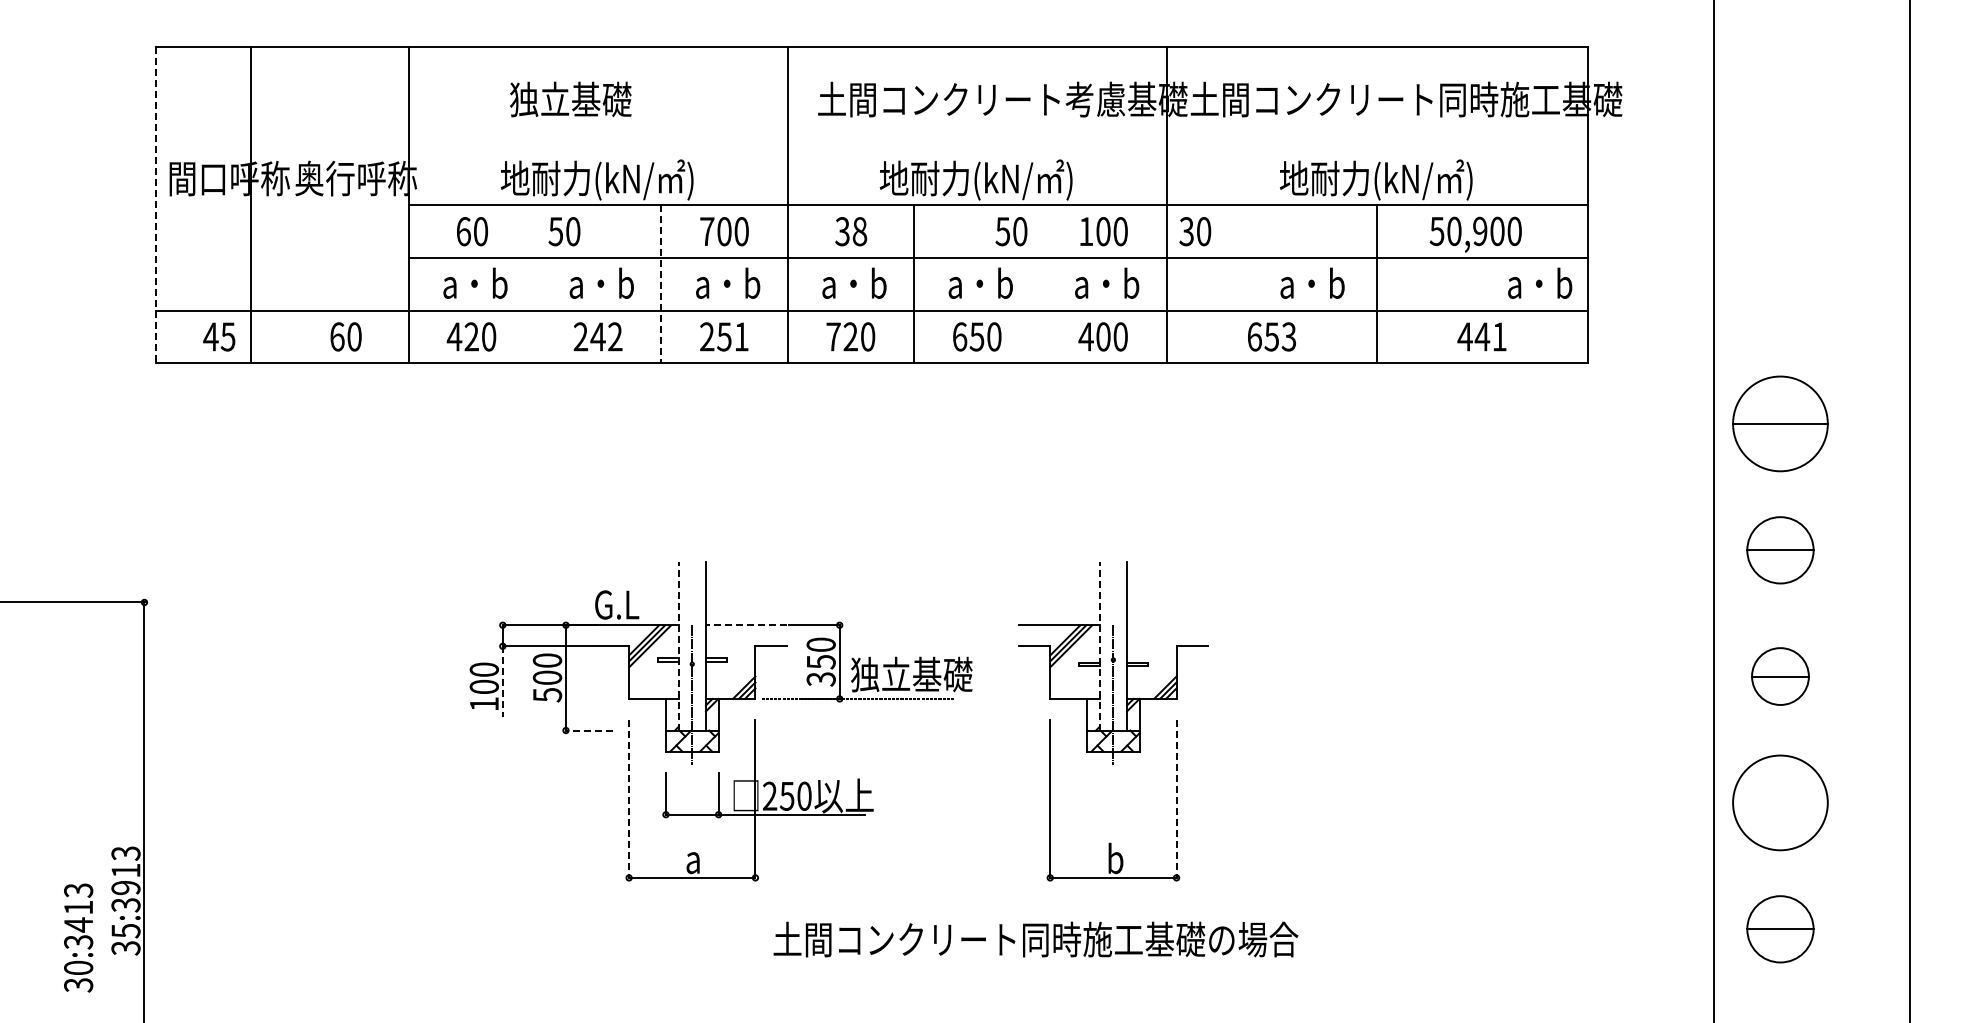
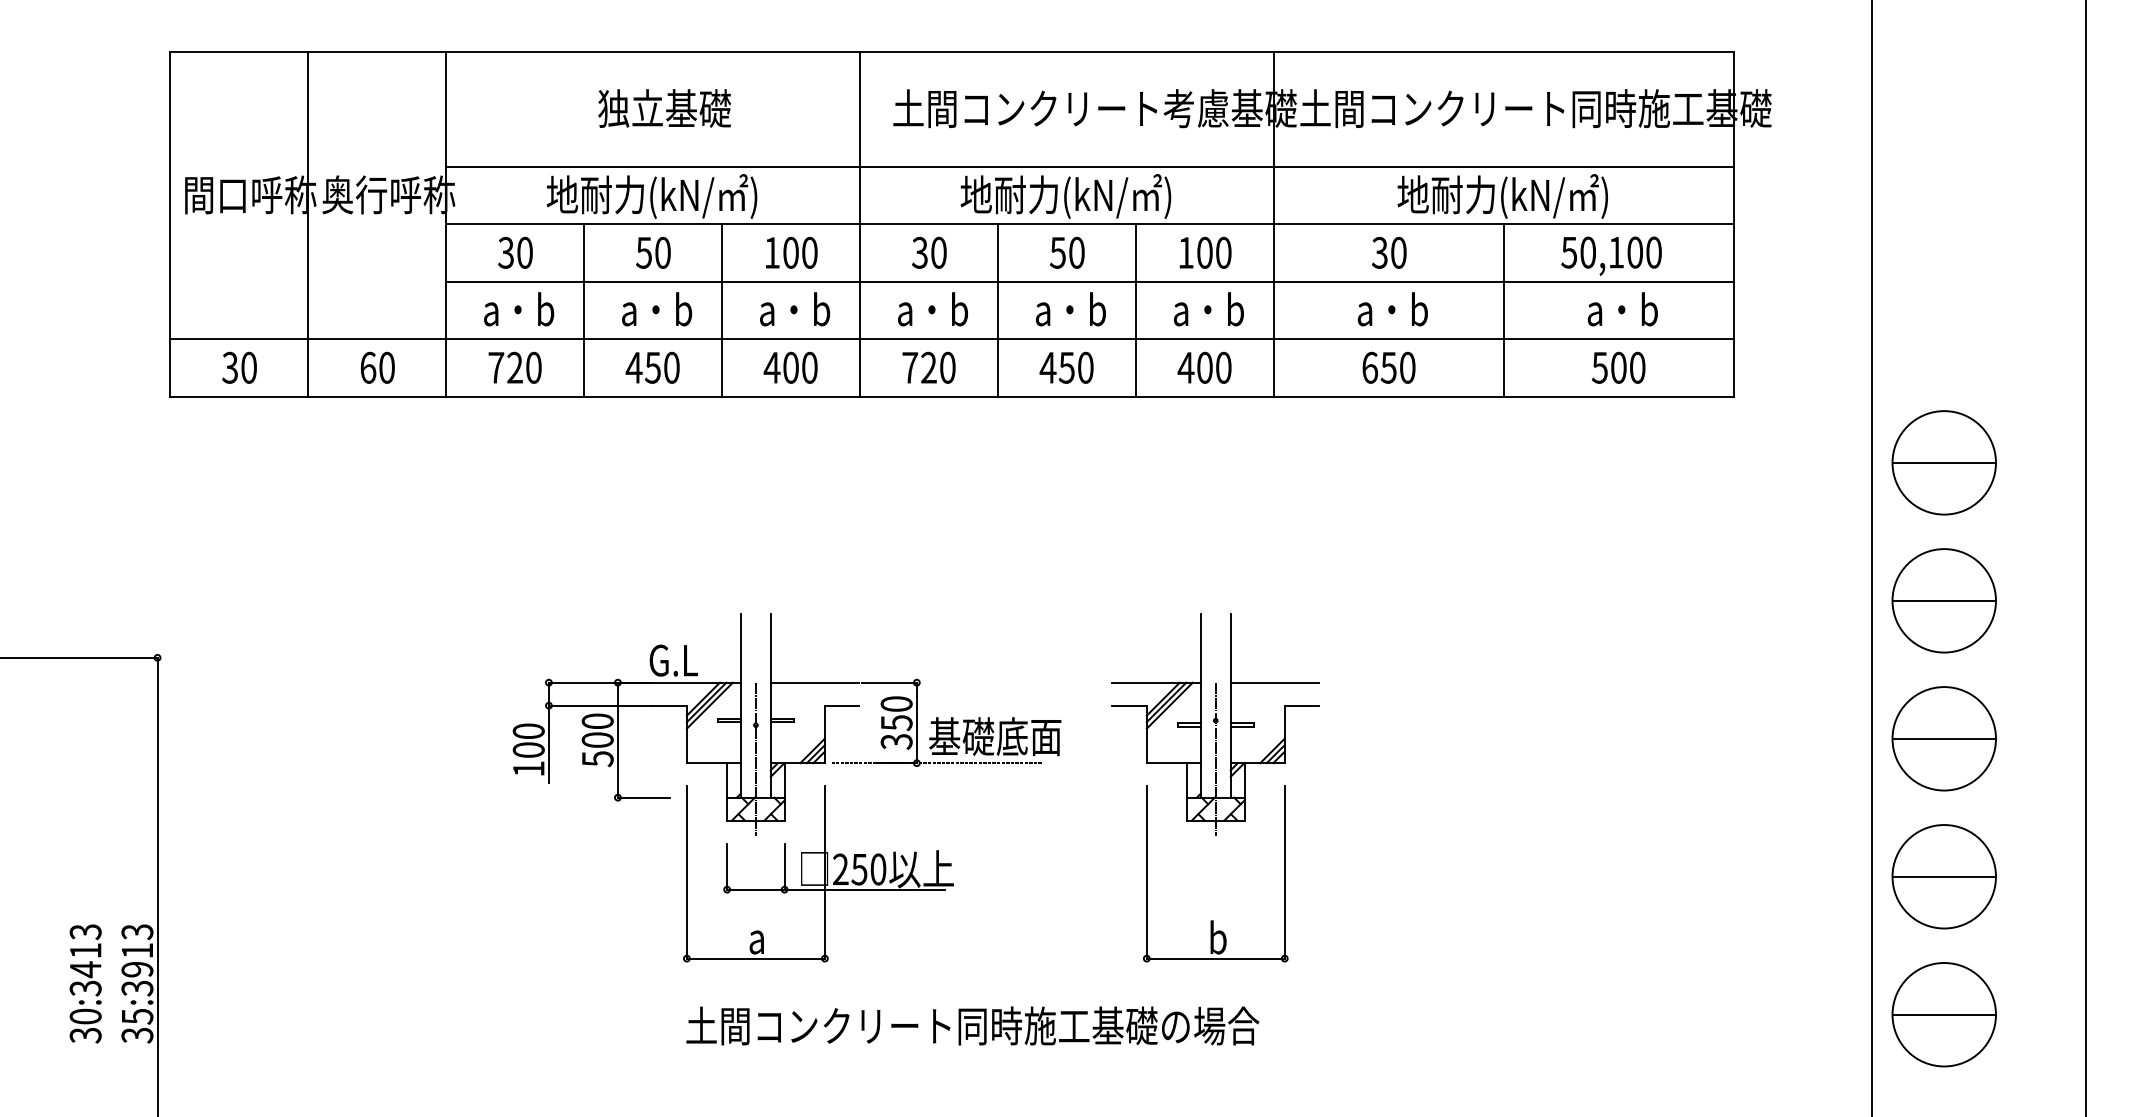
text: (570, 99) -> (664, 108), moved
line: (997, 152) -> (1089, 166), added
line: (156, 205) -> (170, 224), dashed -> solid
line: (251, 205) -> (308, 224), moved
text: (463, 231) -> (506, 252), 60 -> 30
text: (564, 231) -> (653, 252), moved
text: (707, 231) -> (772, 252), 700 -> 100
text: (859, 231) -> (938, 252), 38 -> 30
text: (1011, 231) -> (1067, 252), moved
text: (1195, 231) -> (1389, 252), moved
text: (1480, 231) -> (1616, 252), 50,900 -> 50,100
text: (1312, 282) -> (1392, 308), moved
text: (1540, 282) -> (1623, 308), moved
line: (535, 284) -> (584, 310), added
line: (661, 284) -> (722, 310), dashed -> solid
line: (1040, 284) -> (1136, 310), added
text: (219, 336) -> (239, 367), 45 -> 30
text: (454, 336) -> (496, 367), 420 -> 720
text: (597, 336) -> (652, 367), 242 -> 450
text: (723, 336) -> (789, 367), 251 -> 400
text: (959, 336) -> (1047, 367), 650 -> 450
text: (1288, 336) -> (1406, 367), 653 -> 650
text: (1481, 336) -> (1617, 367), 441 -> 500
part: (1780, 550) -> (1944, 601), size x1.43
line: (746, 625) -> (815, 682), dashed -> solid
line: (1167, 625) -> (1274, 682), added
line: (678, 645) -> (740, 704), dashed -> solid
line: (1099, 645) -> (1200, 704), dashed -> solid
text: (911, 674) -> (995, 736), 独立基礎 -> 基礎底面
part: (1780, 676) -> (1944, 738), size x1.67
line: (502, 682) -> (548, 745), dashed -> solid
line: (589, 730) -> (643, 797), dashed -> solid
line: (629, 799) -> (687, 873), dashed -> solid
line: (1176, 799) -> (1284, 873), dashed -> solid
line: (1780, 802) -> (1944, 876), added
part: (1780, 929) -> (1944, 1014), size x1.43
text: (78, 937) -> (85, 983), moved
text: (1035, 939) -> (972, 1025), moved

